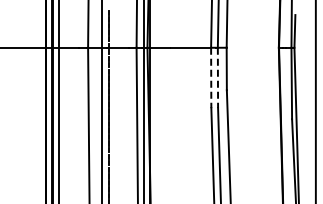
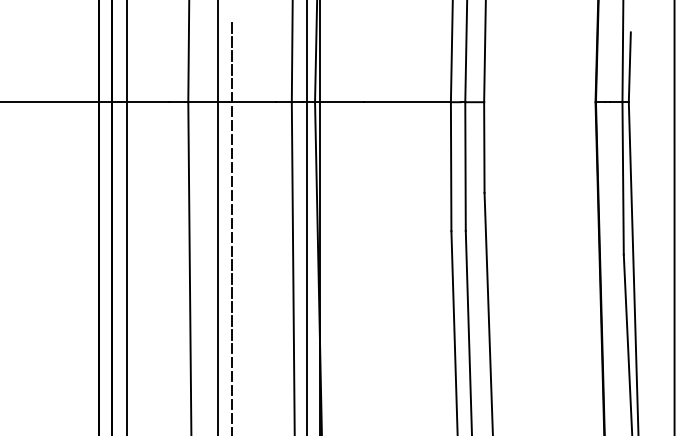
line: (211, 78) -> (451, 167), dashed -> solid
line: (217, 78) -> (464, 167), dashed -> solid

